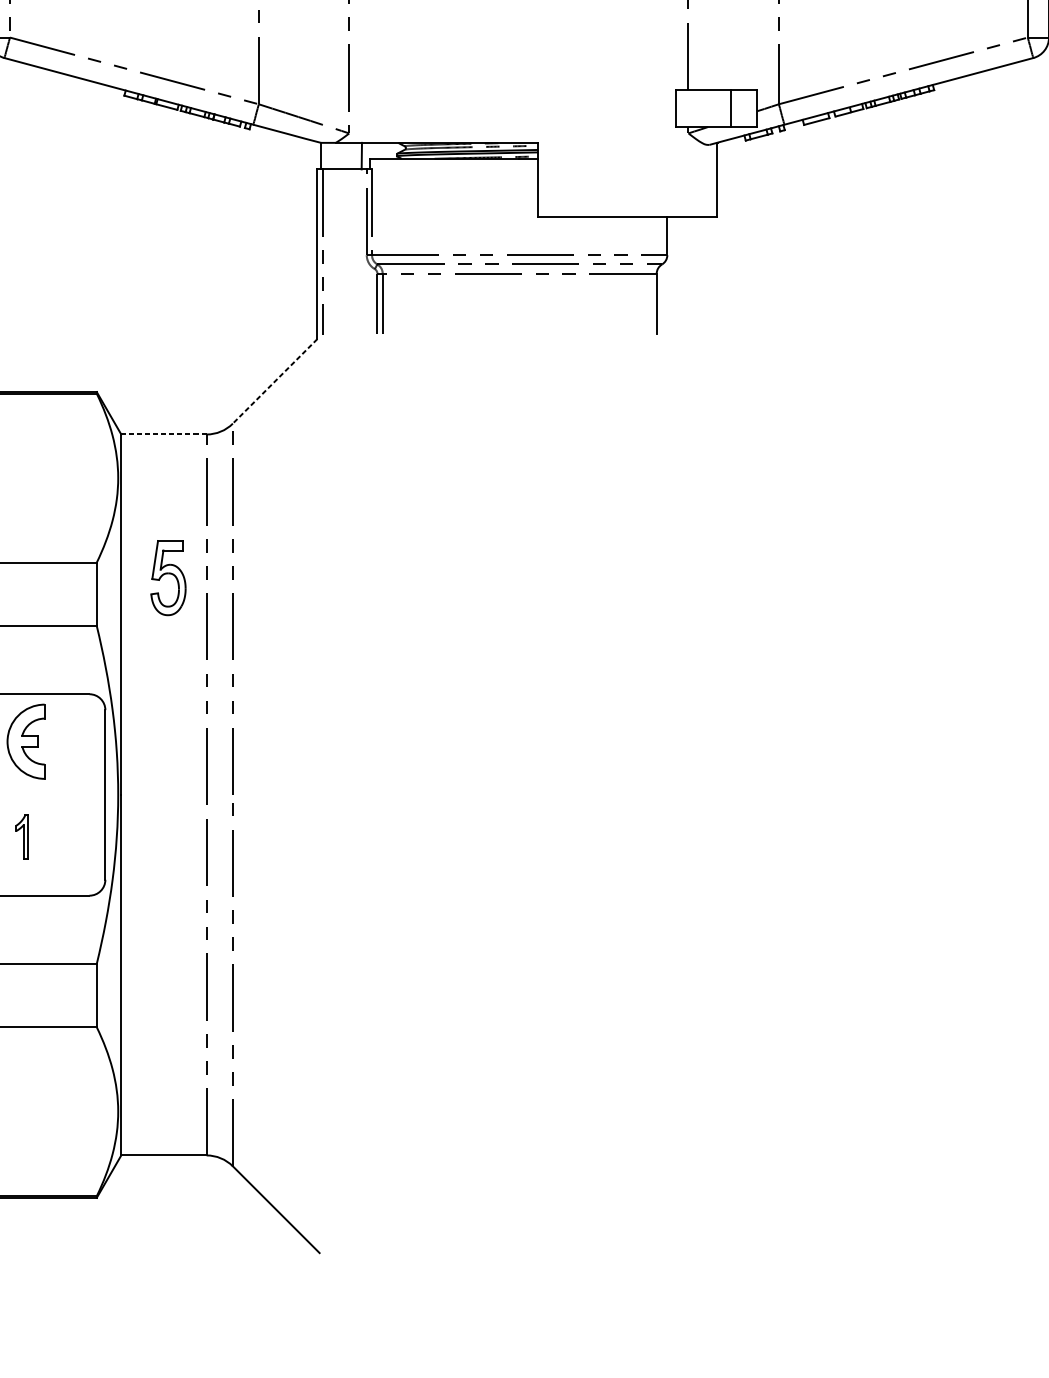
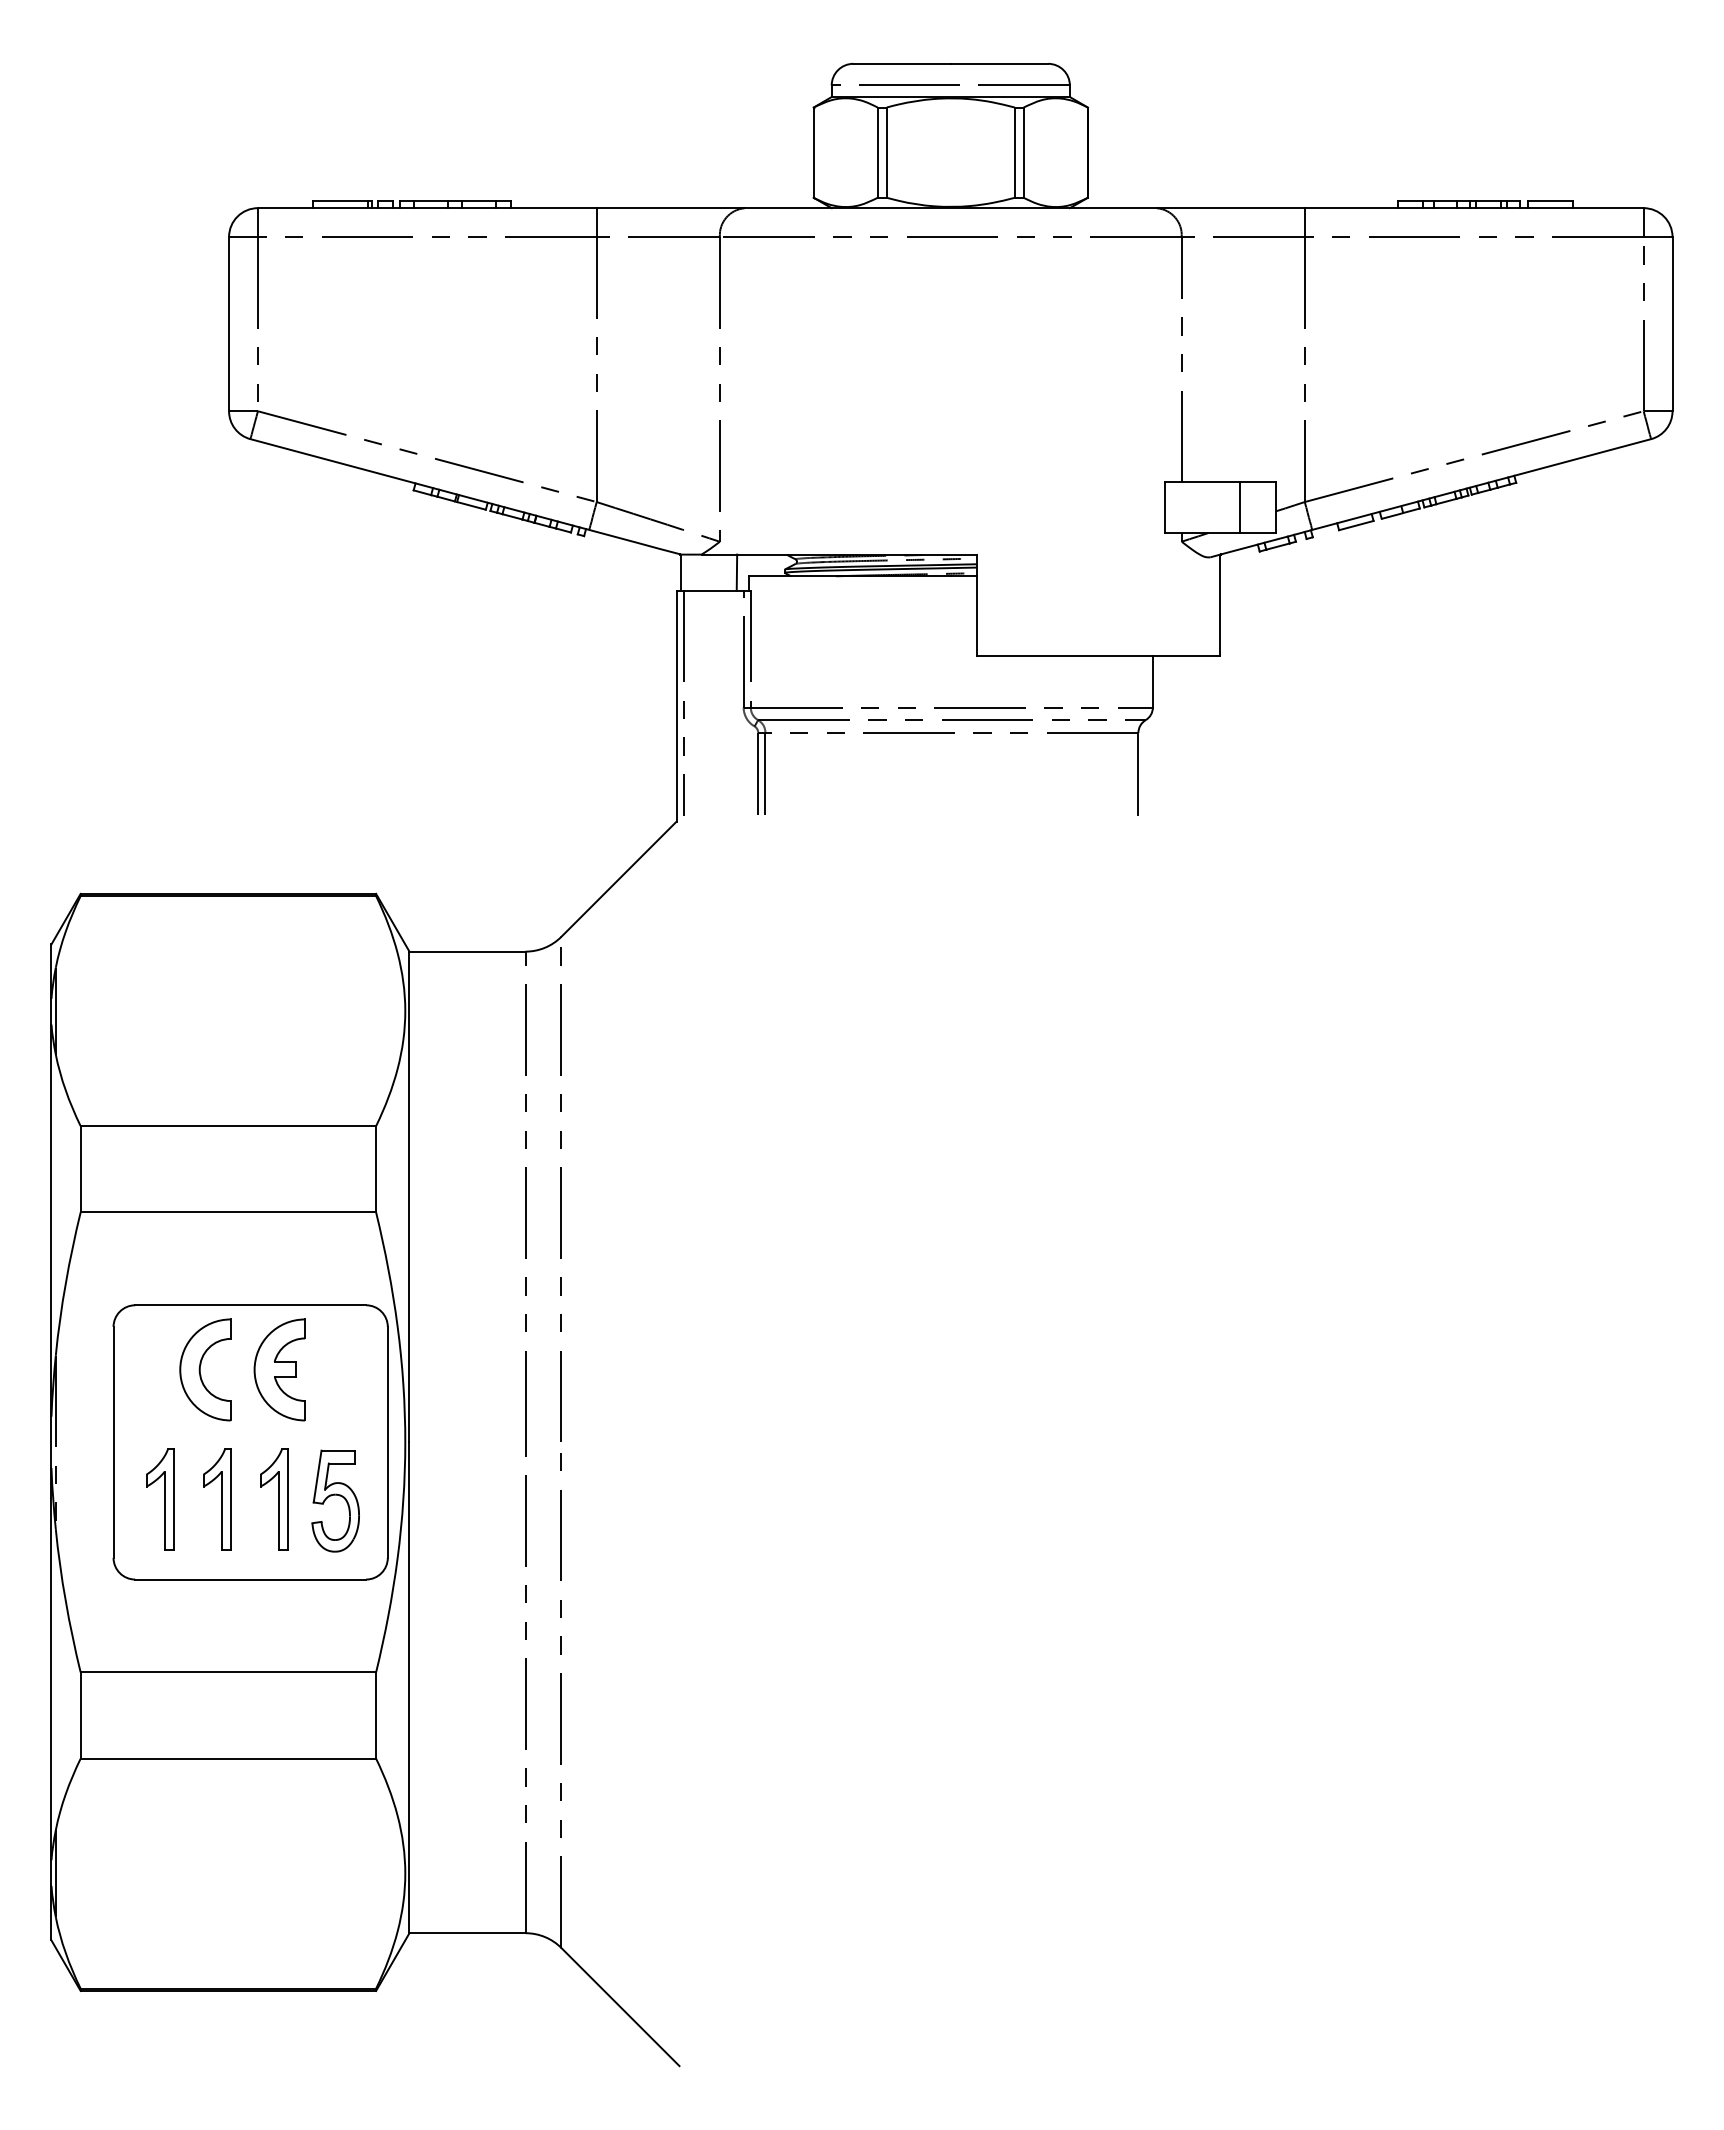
line: (274, 381) -> (618, 879), dashed -> solid
line: (163, 434) -> (467, 951), dashed -> solid
part: (168, 577) -> (335, 1500), moved
part: (22, 836) -> (274, 1499), size x1.67

